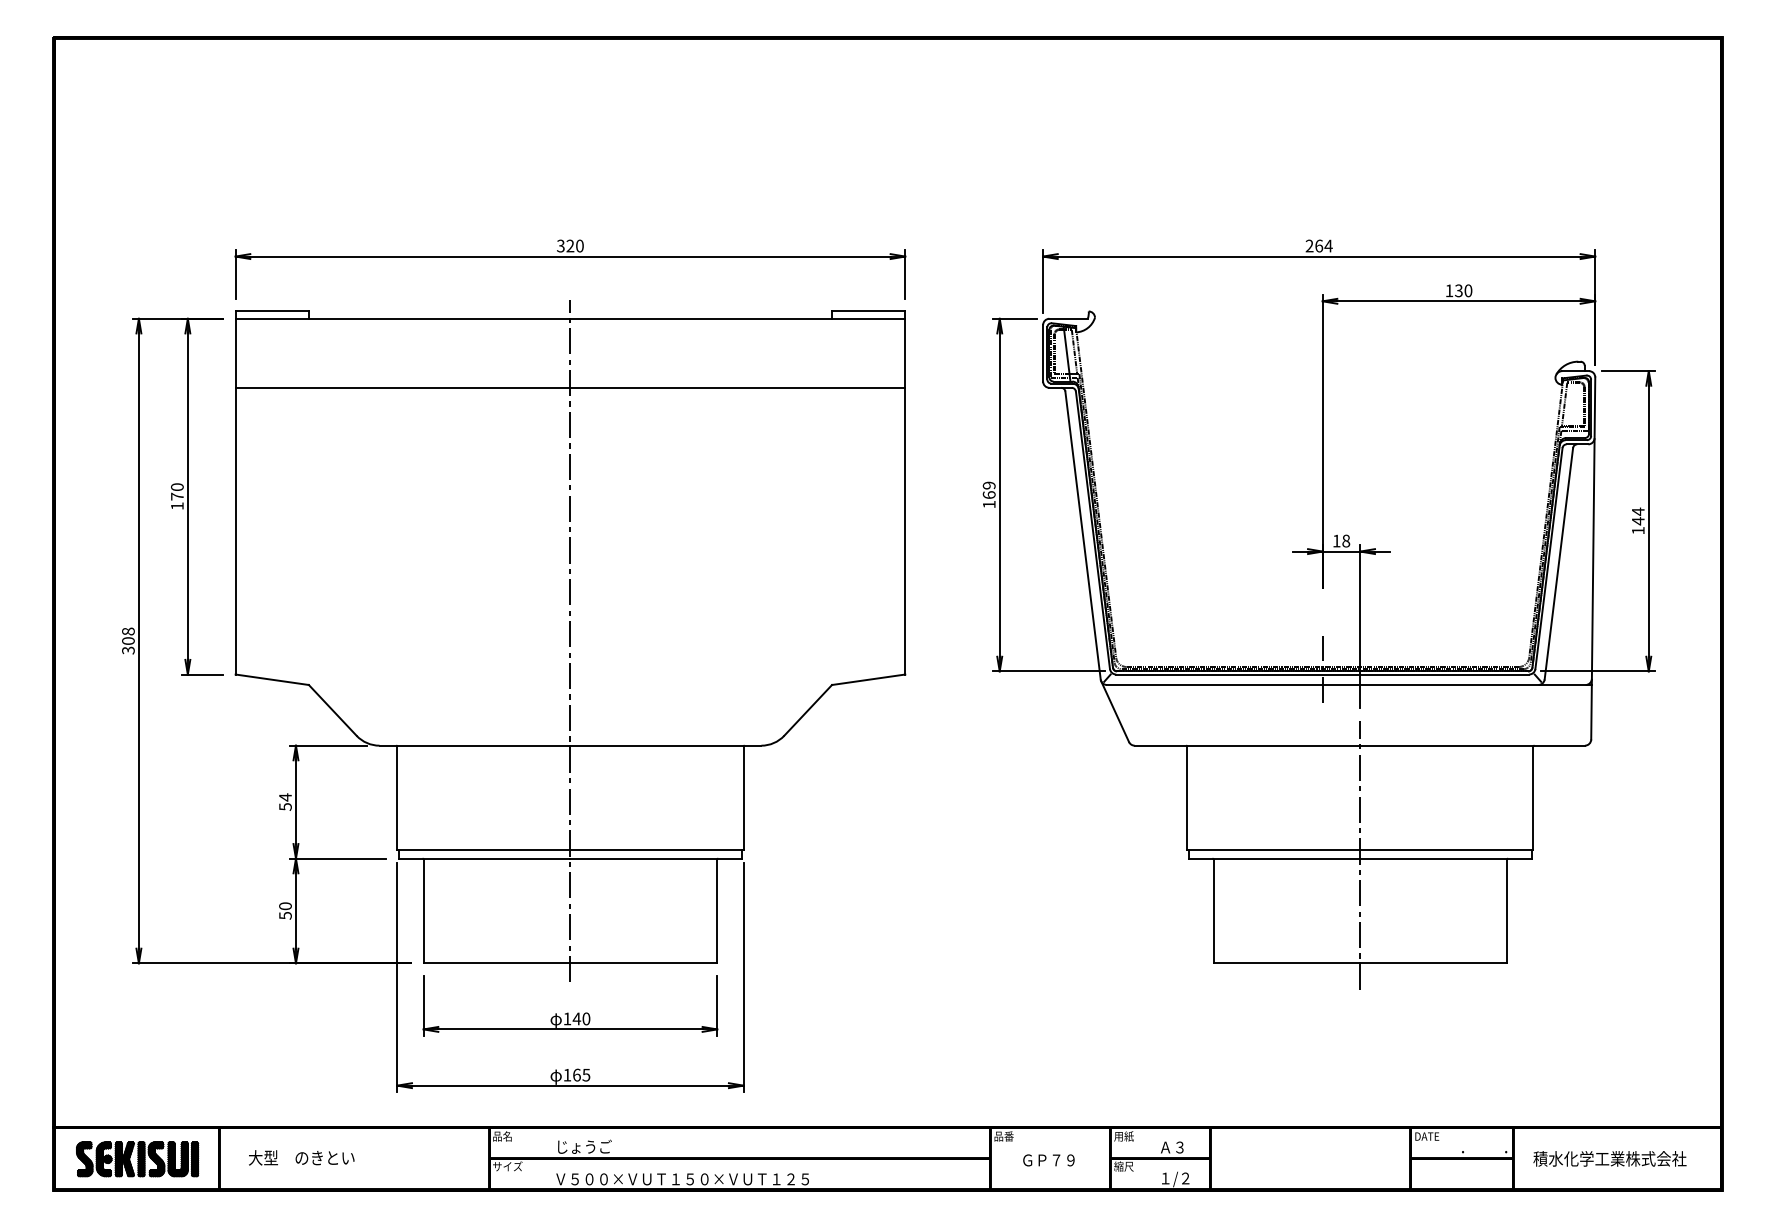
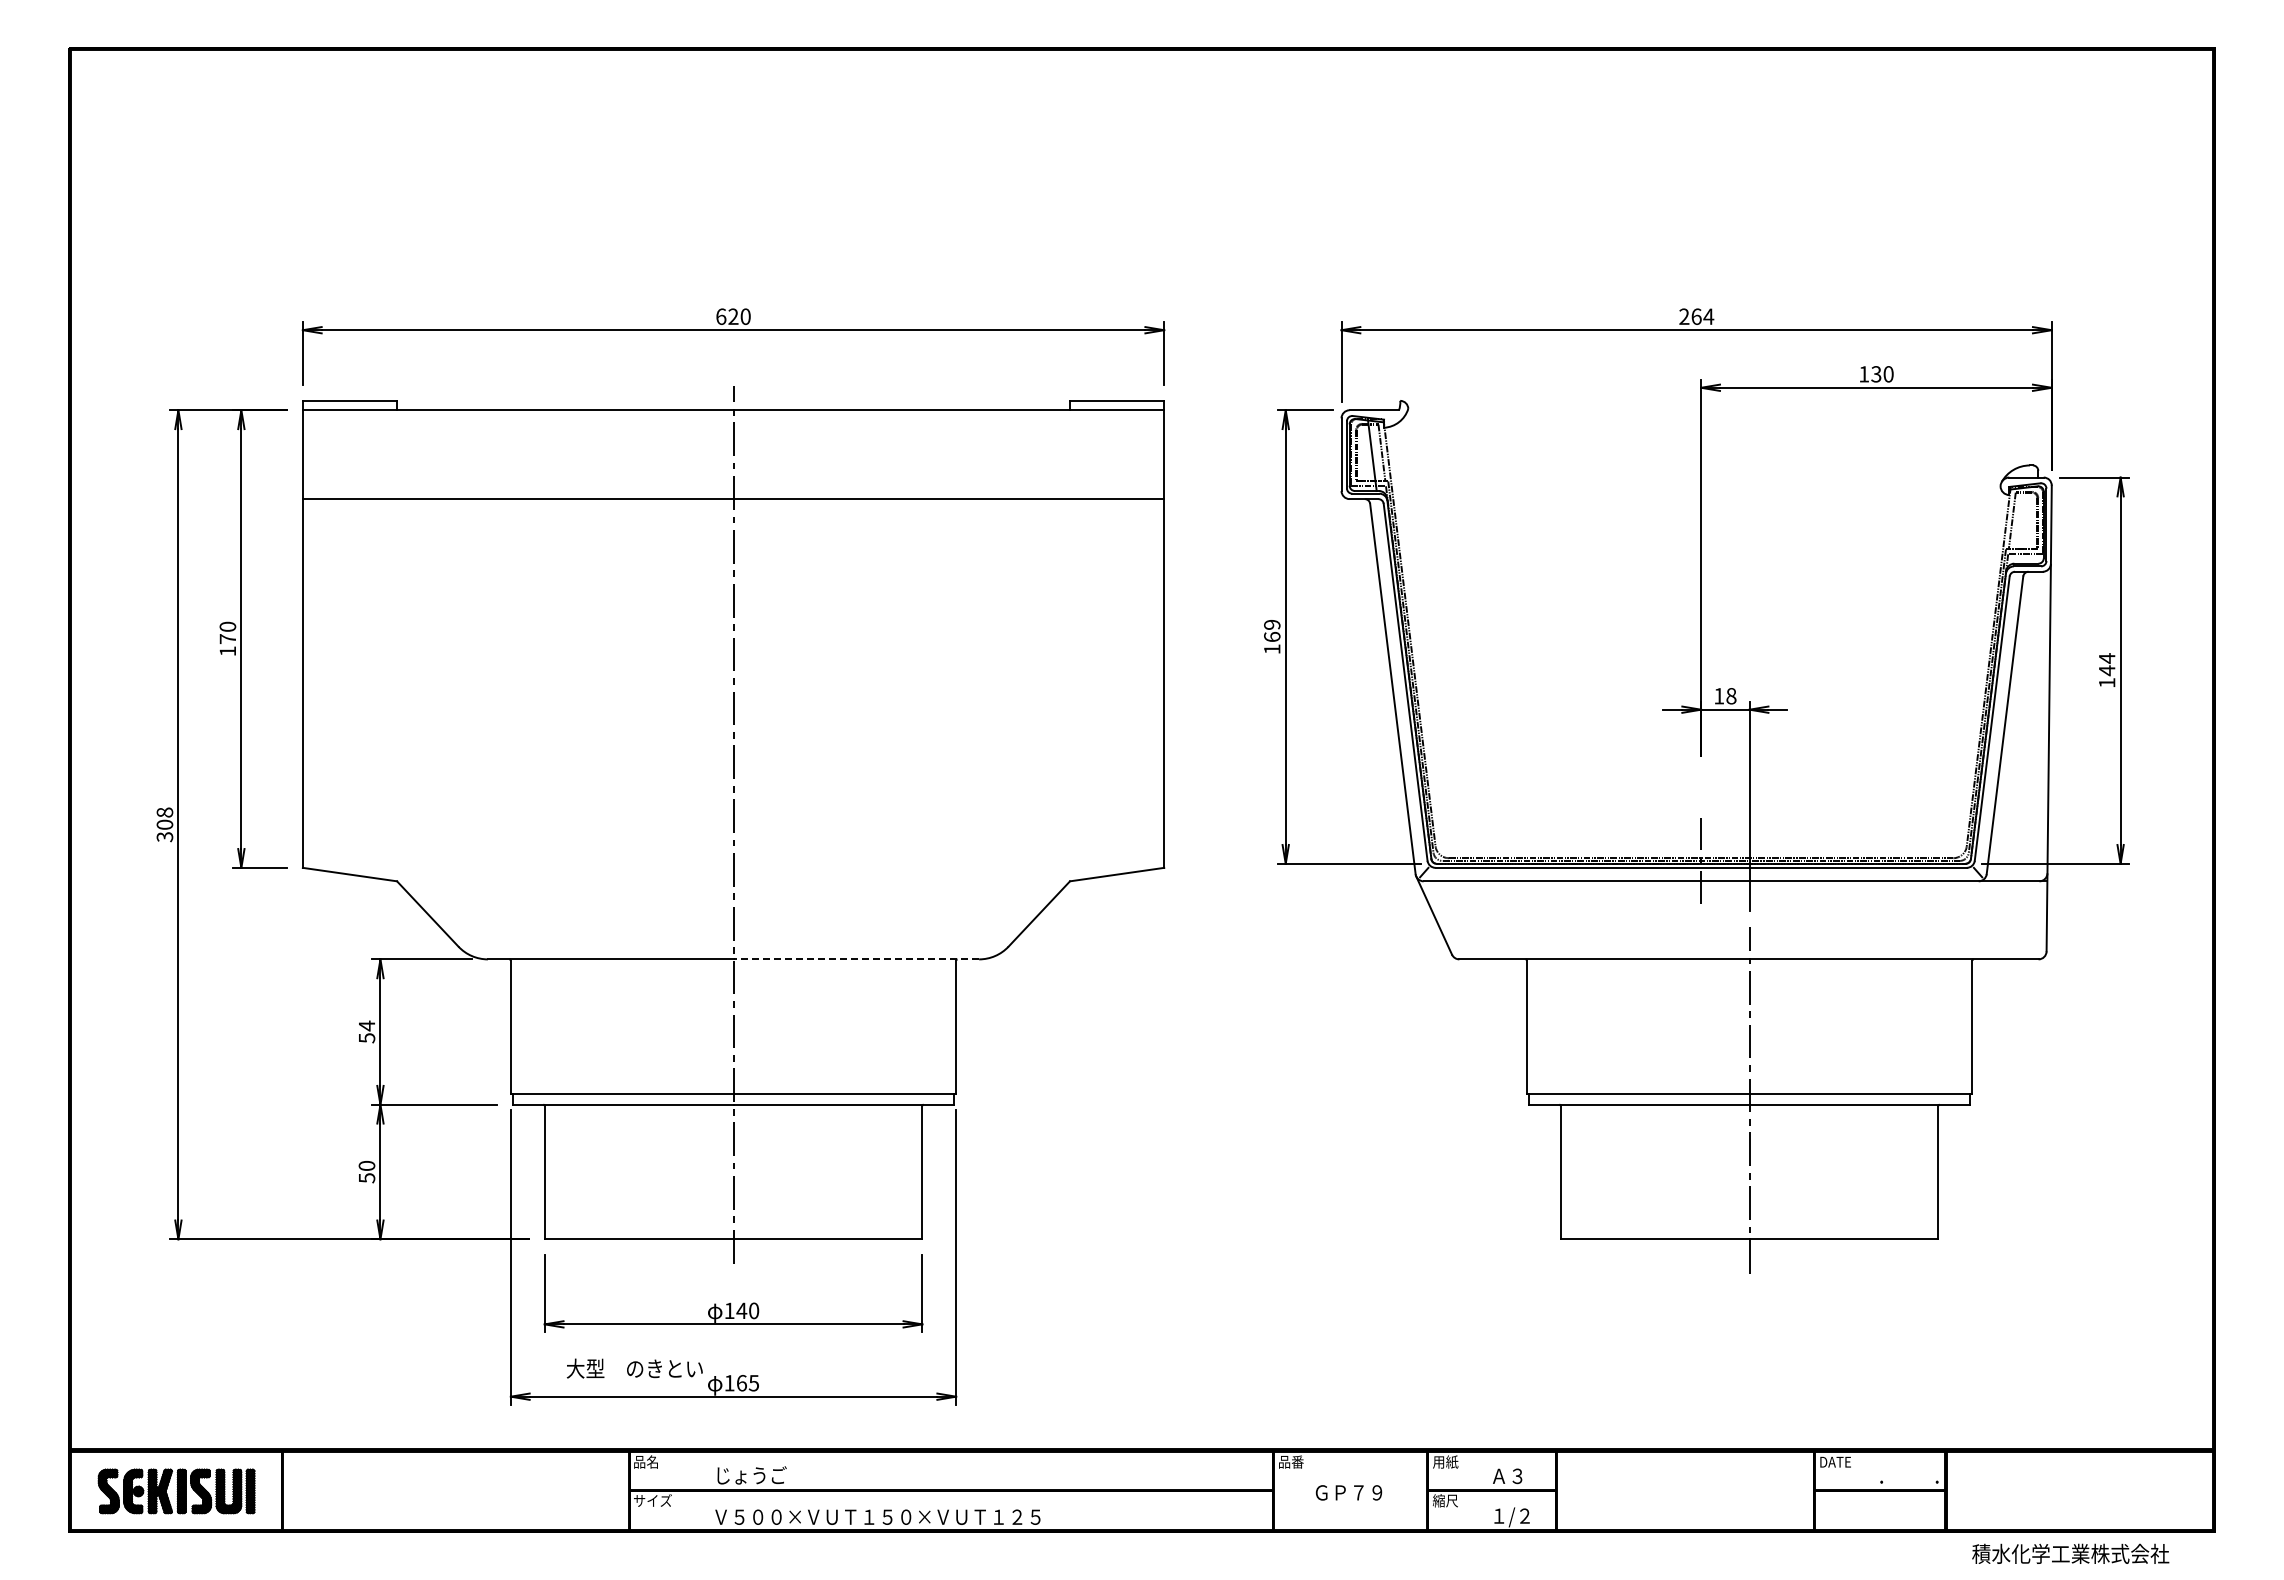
text: (561, 245) -> (721, 316), 320 -> 620
line: (666, 745) -> (856, 959), solid -> dashed
text: (301, 1157) -> (634, 1368), moved
text: (1609, 1158) -> (2070, 1553), moved

